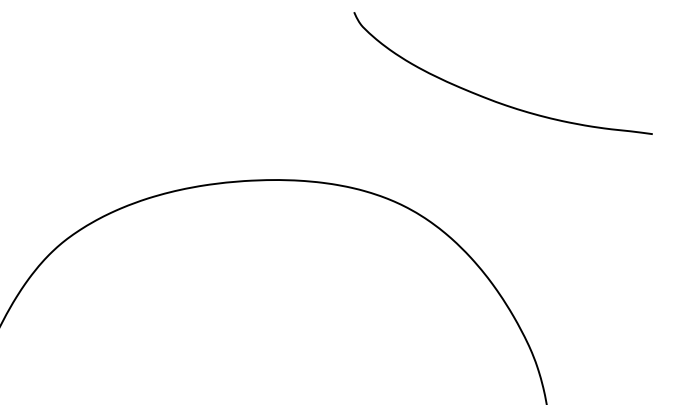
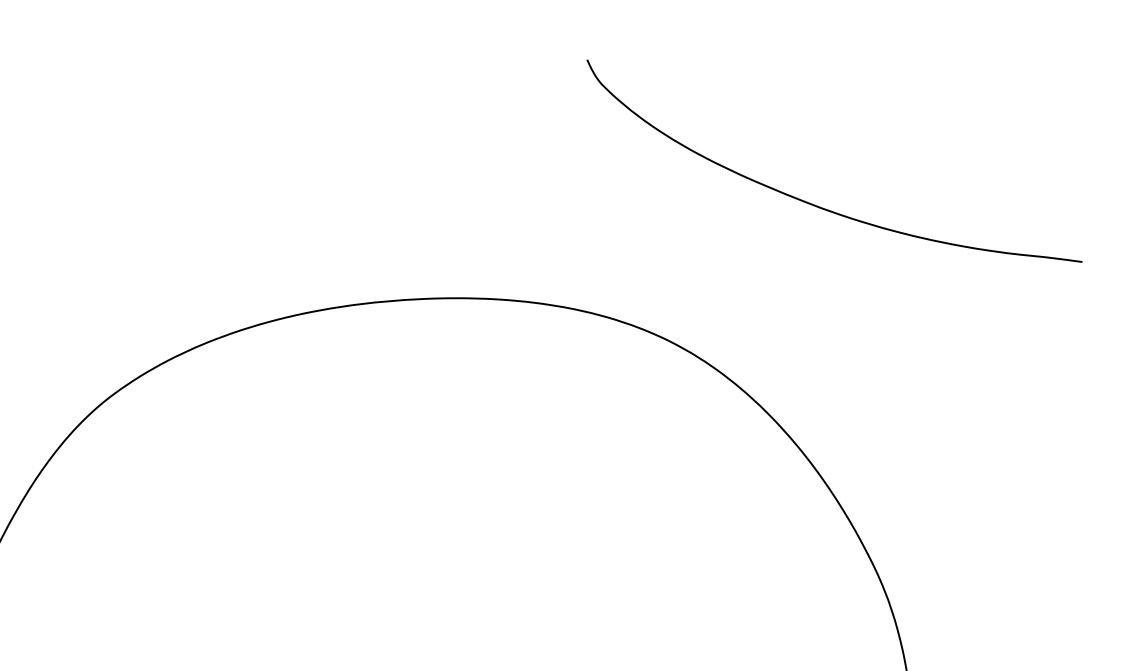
curve: (490, 98) -> (813, 202), moved

